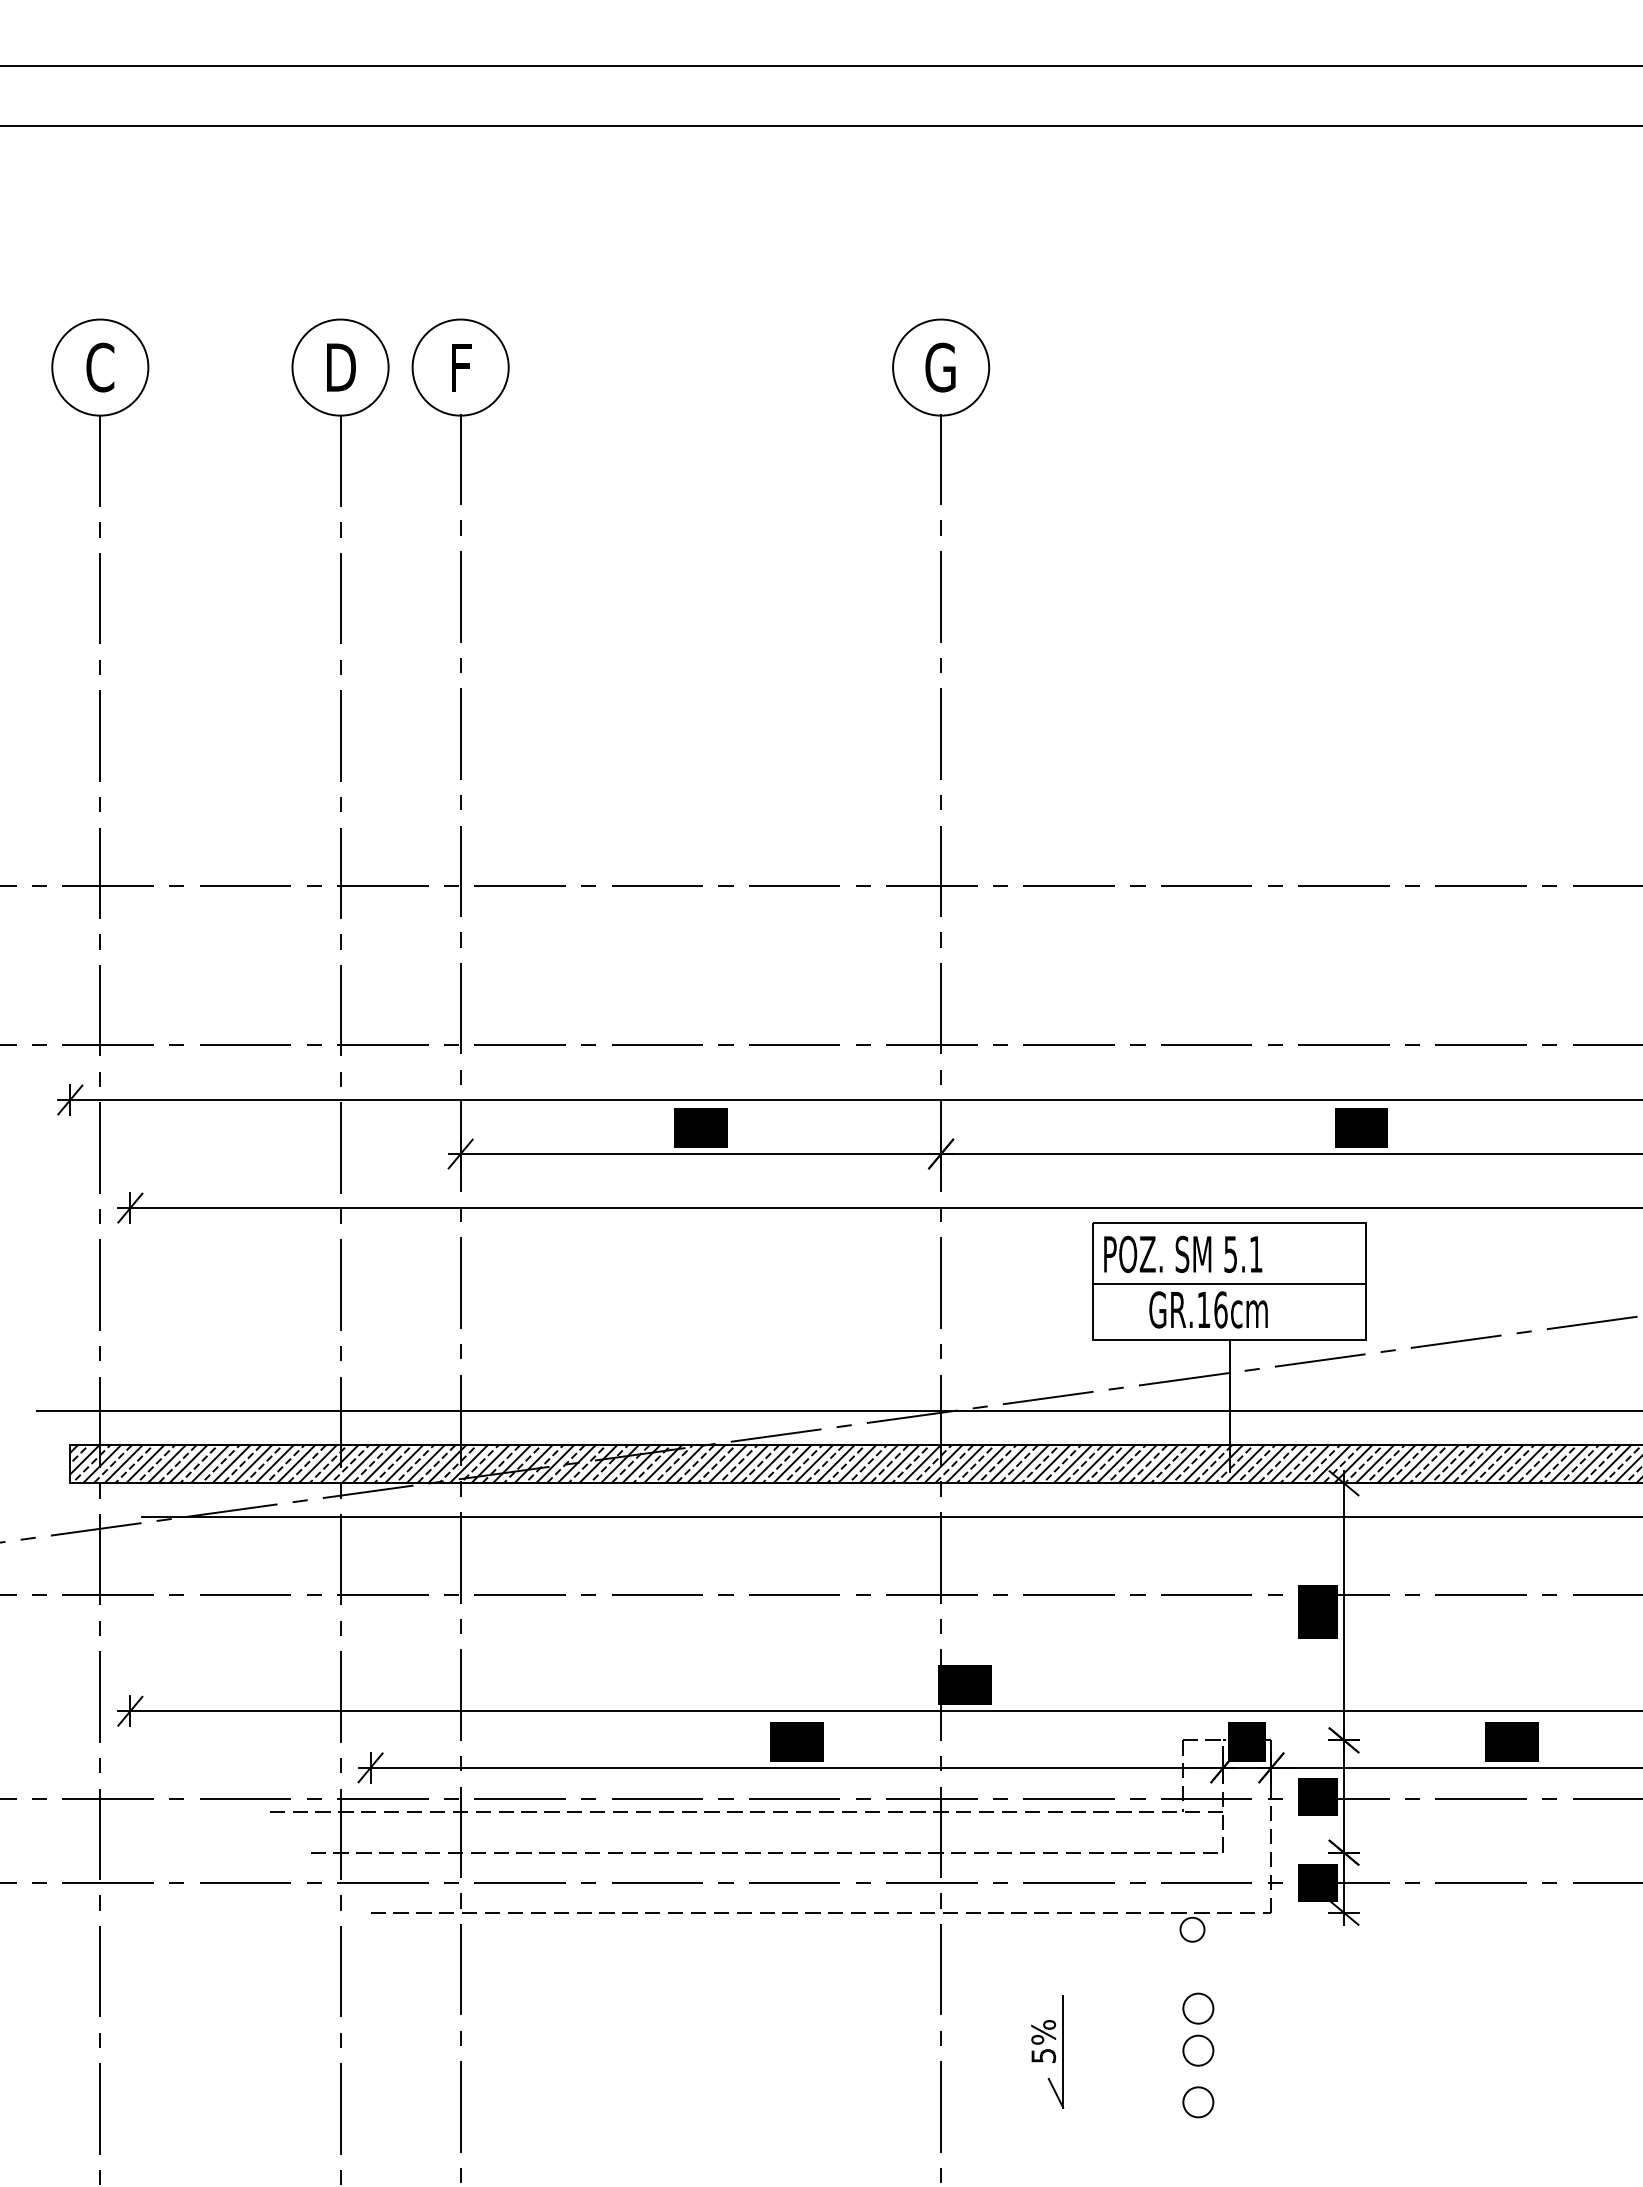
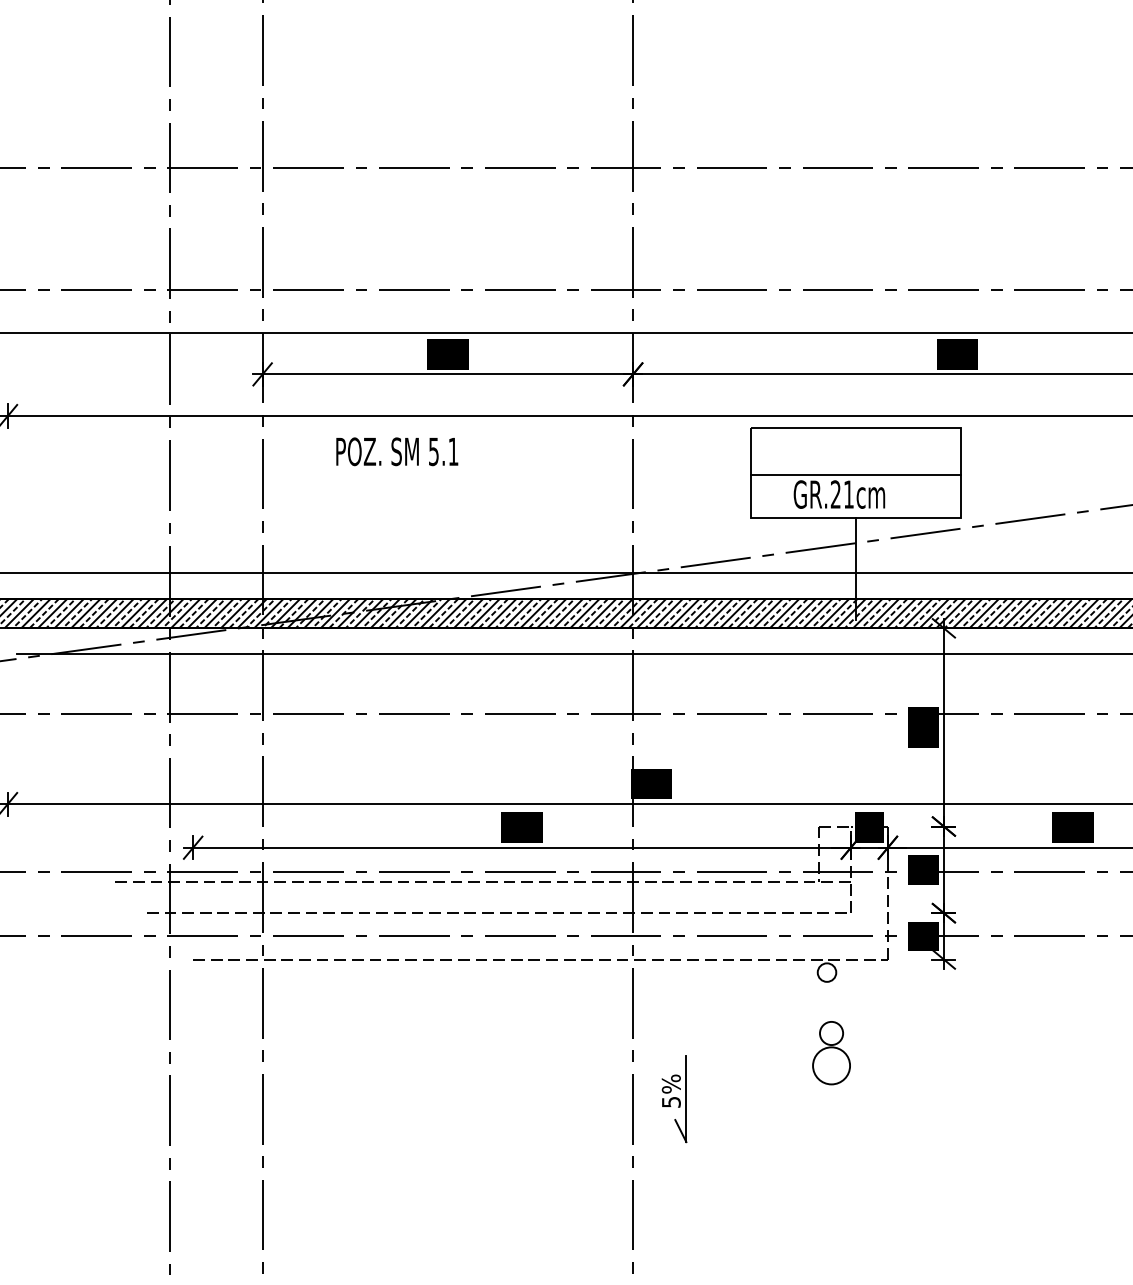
text: (1183, 1254) -> (397, 451), moved
text: (1212, 1309) -> (842, 494), GR.16cm -> GR.21cm
circle: (1198, 2050) -> (831, 1065), size x1.6
part: (1047, 2051) -> (674, 1098), moved
circle: (1198, 2102) -> (831, 1105), removed

